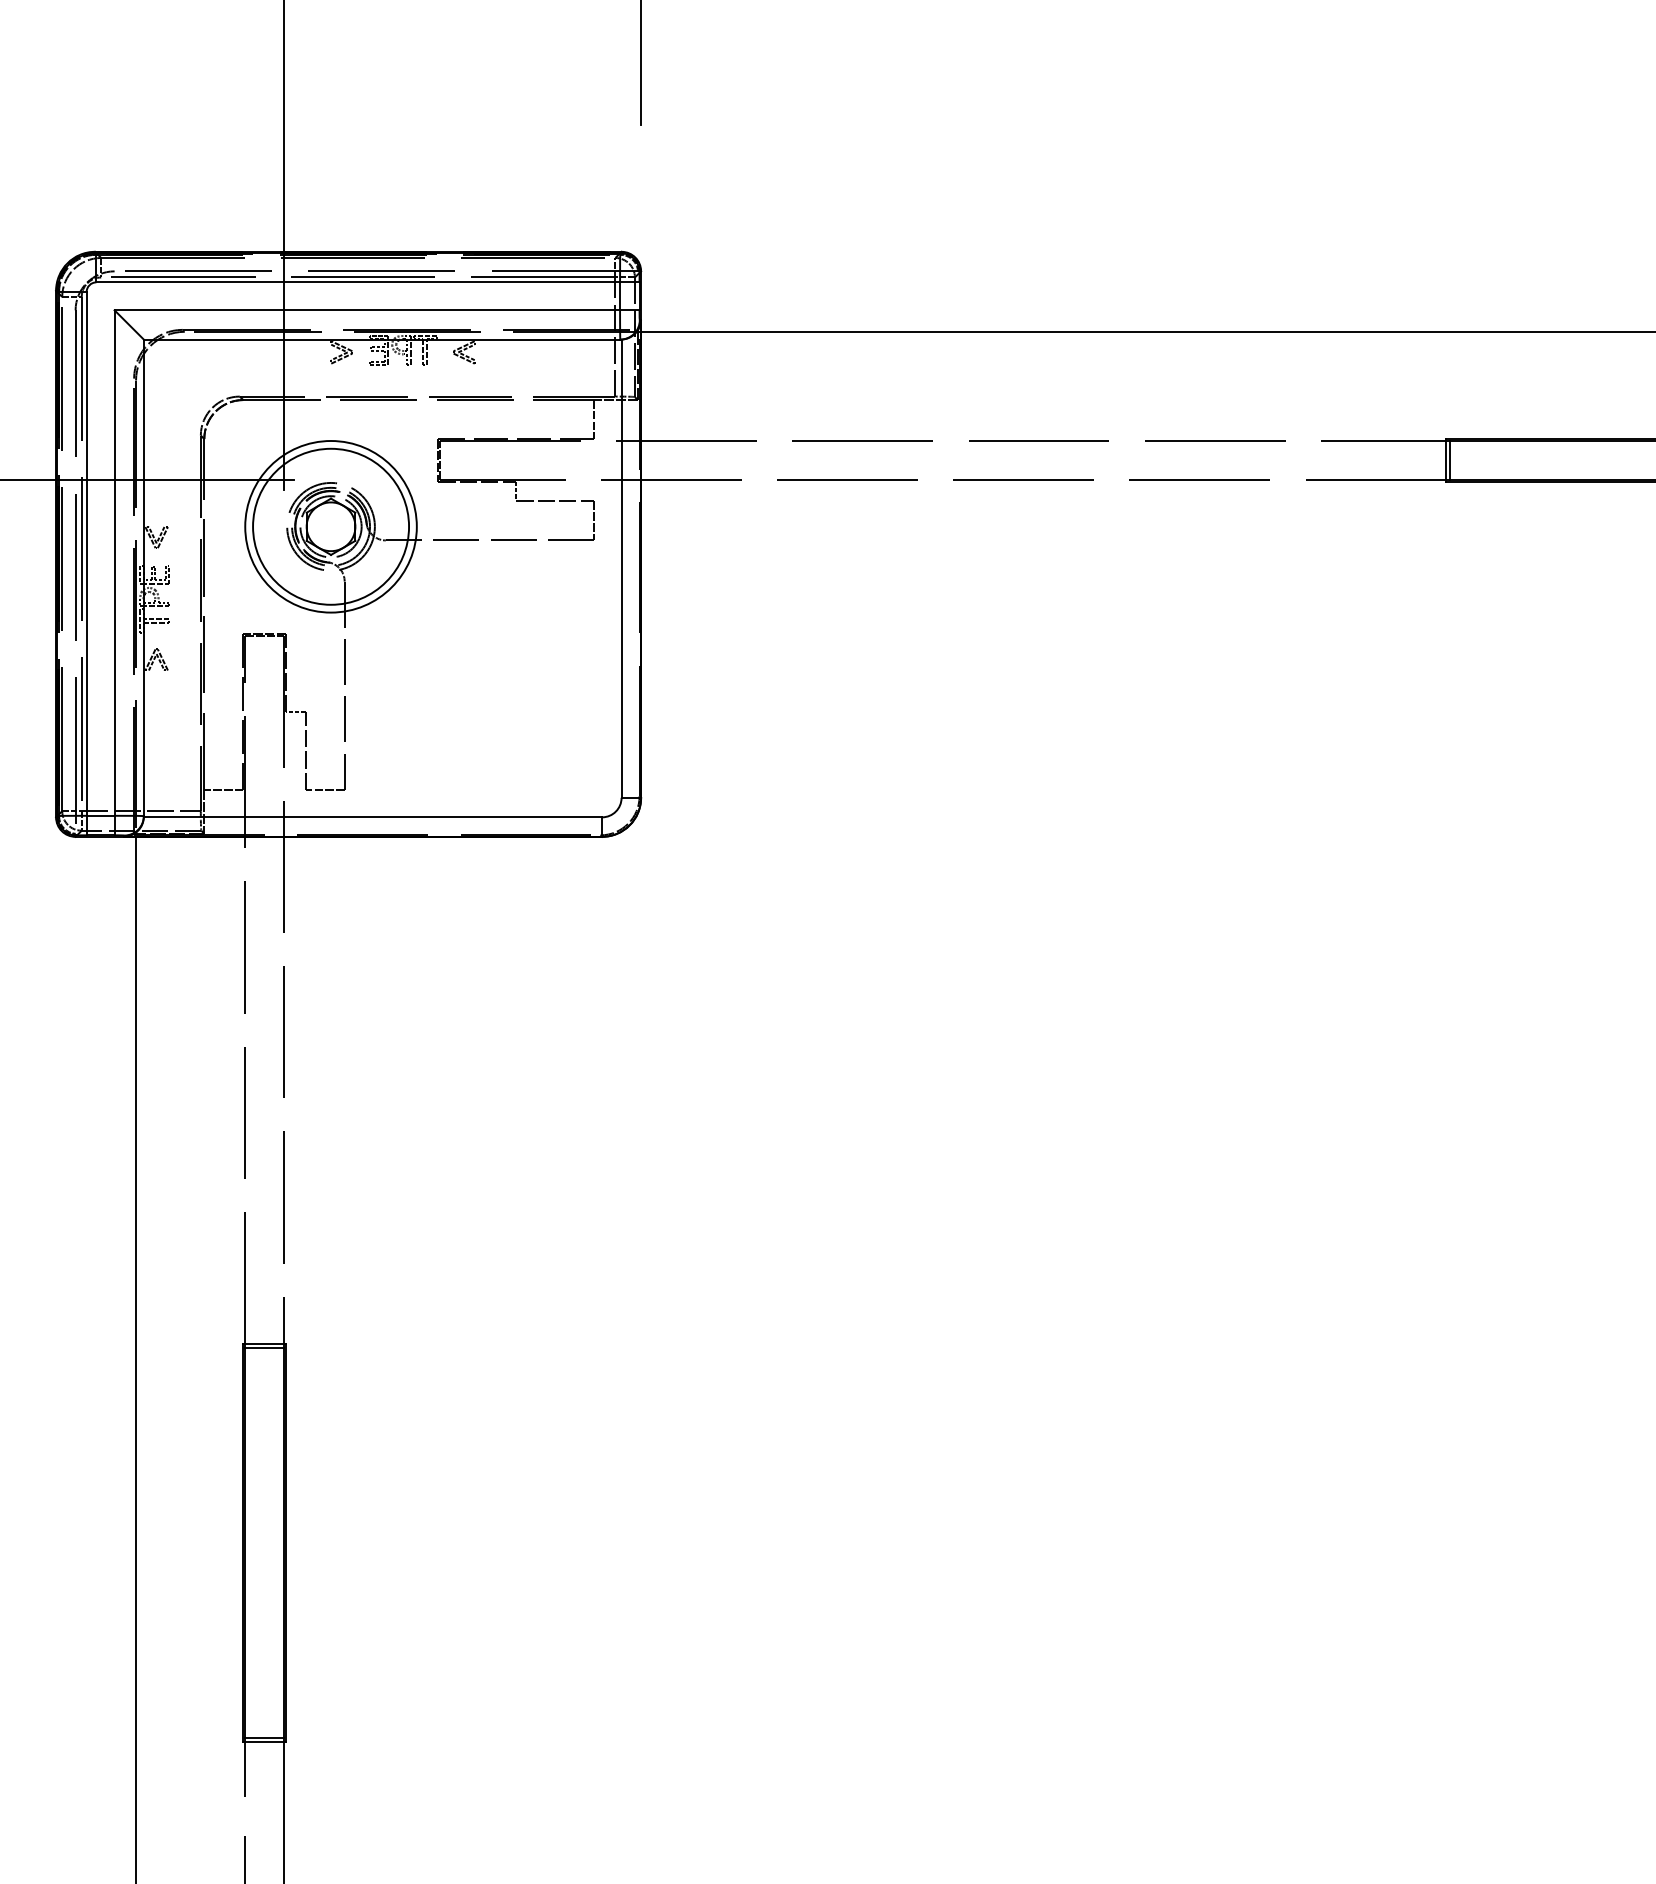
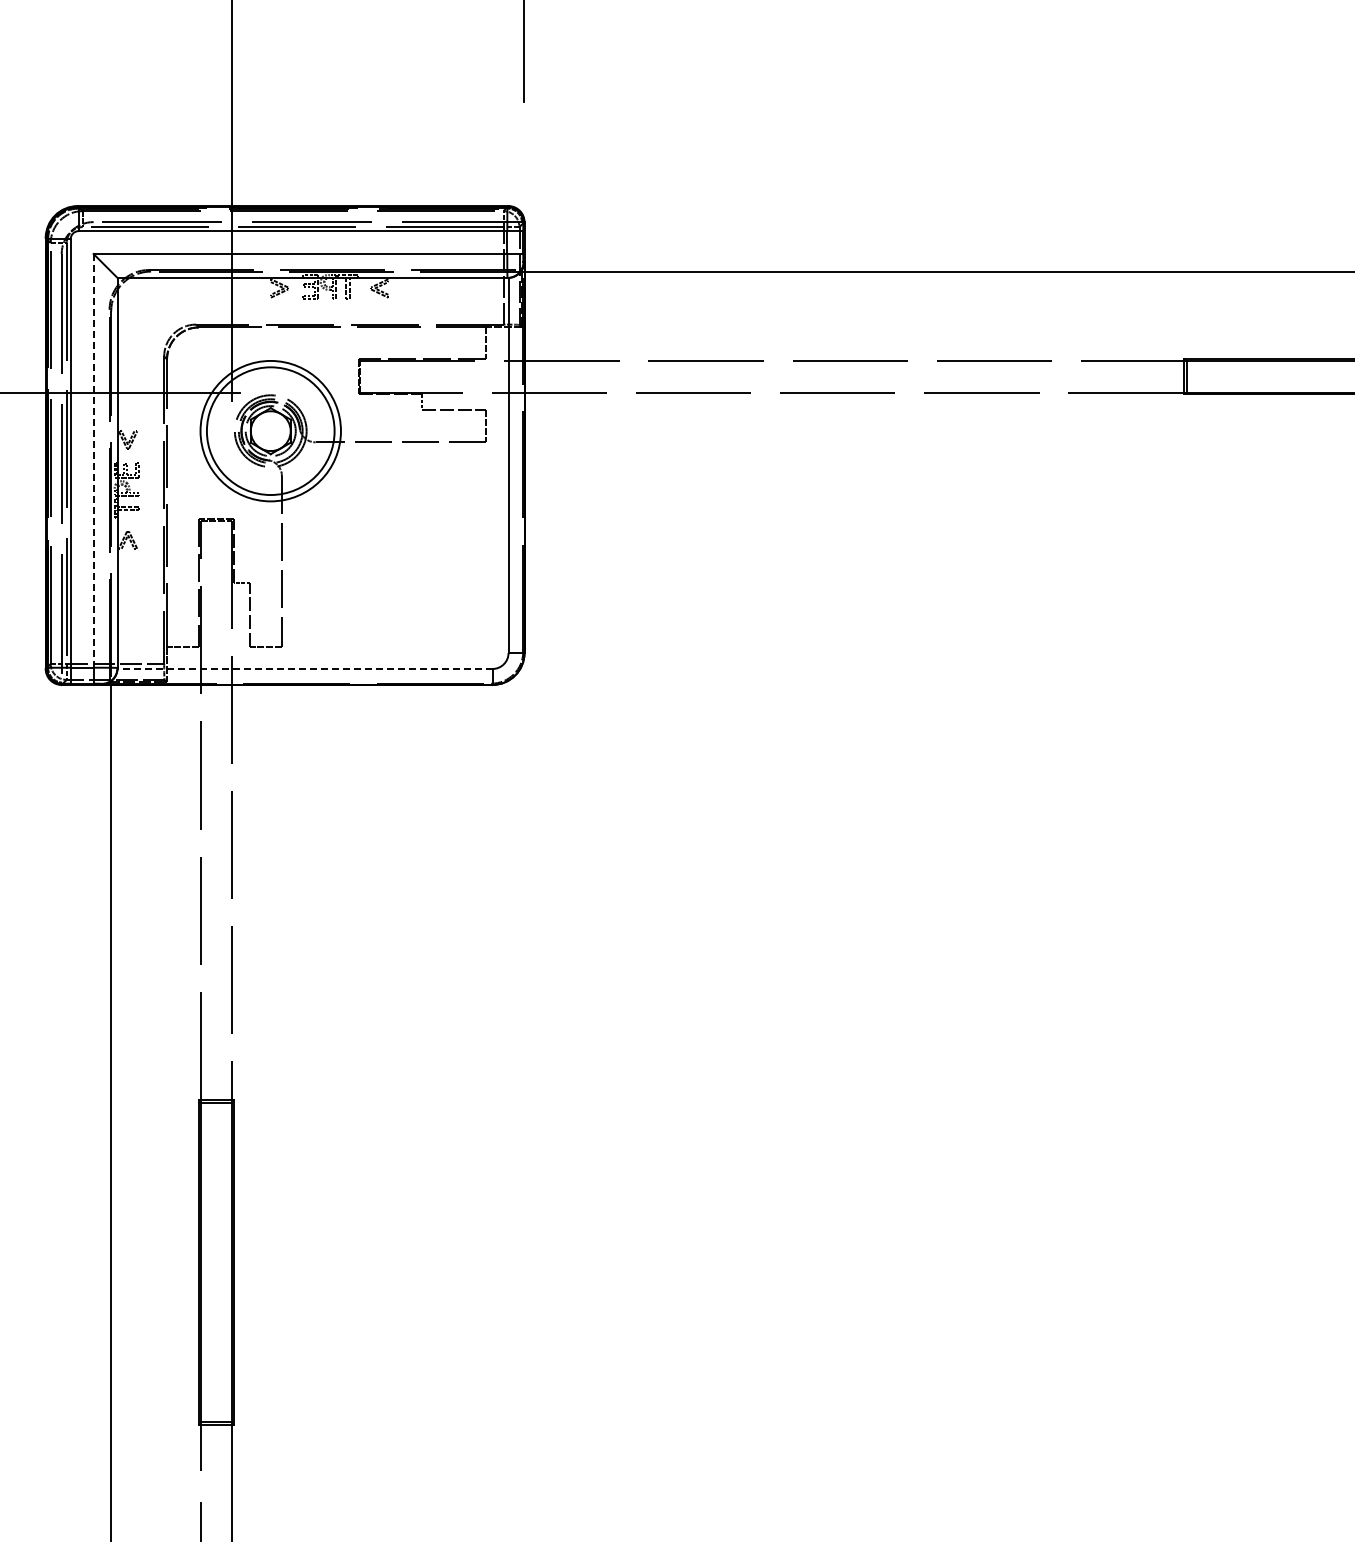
line: (114, 562) -> (93, 460), solid -> dashed
line: (373, 816) -> (305, 668), solid -> dashed

